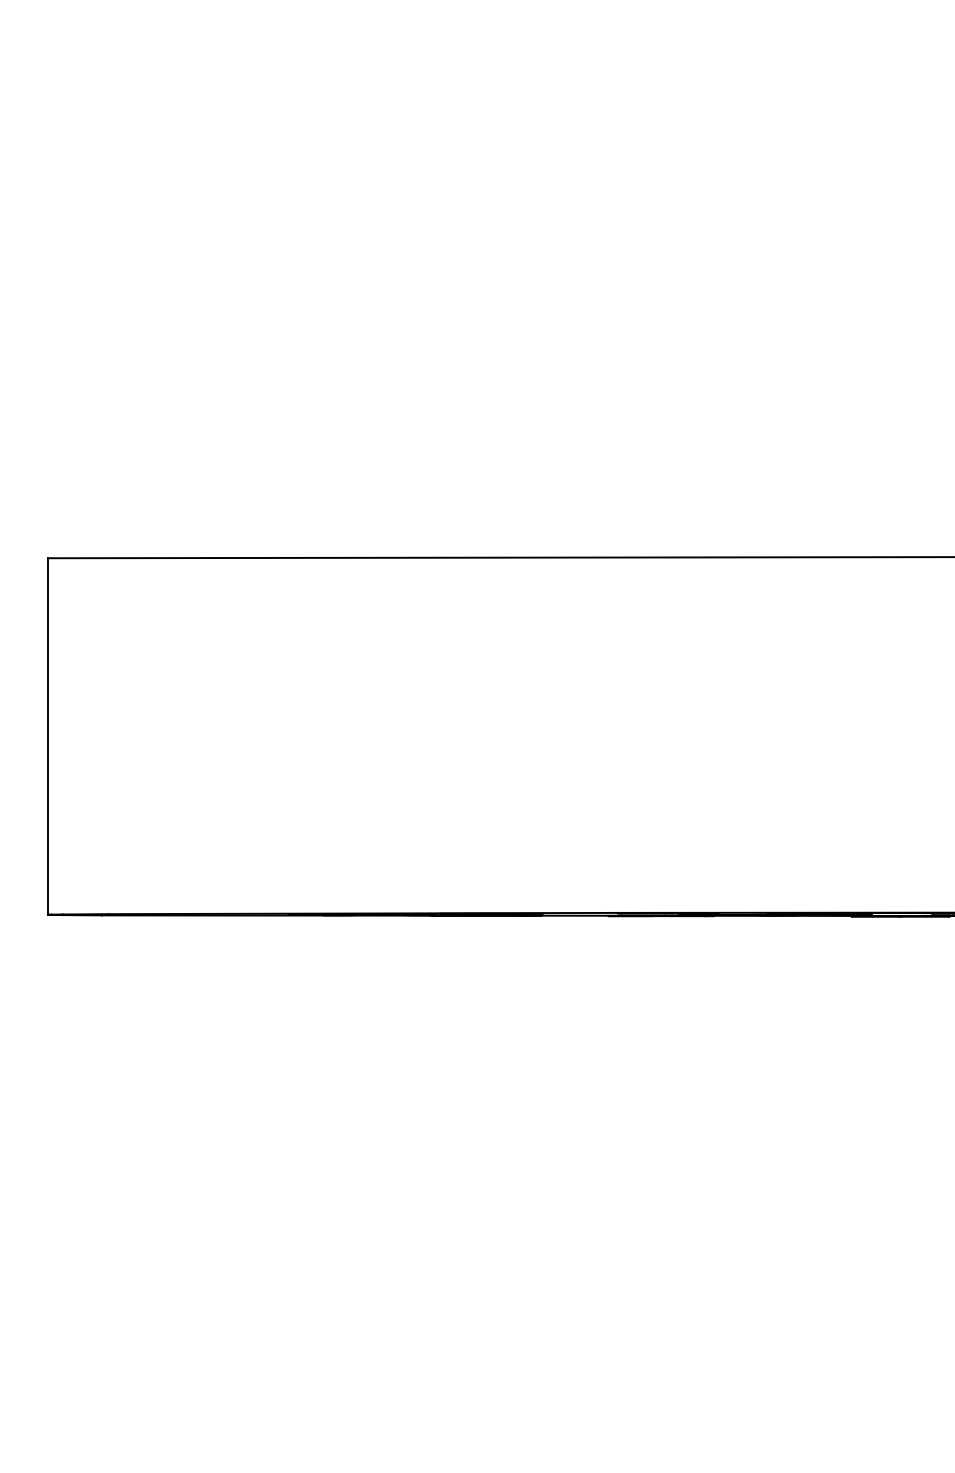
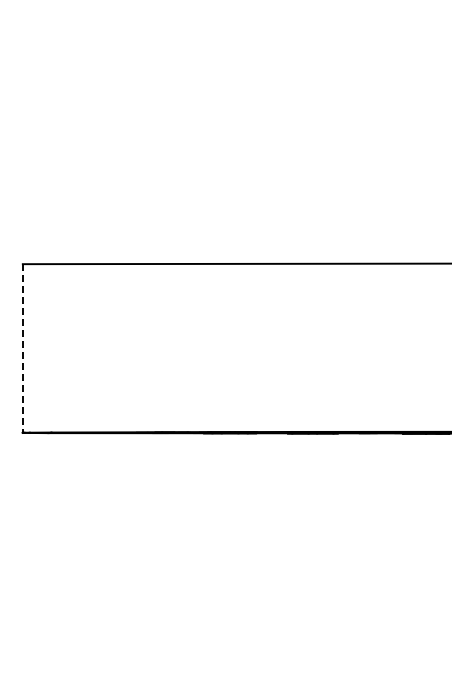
line: (47, 738) -> (22, 349), solid -> dashed

